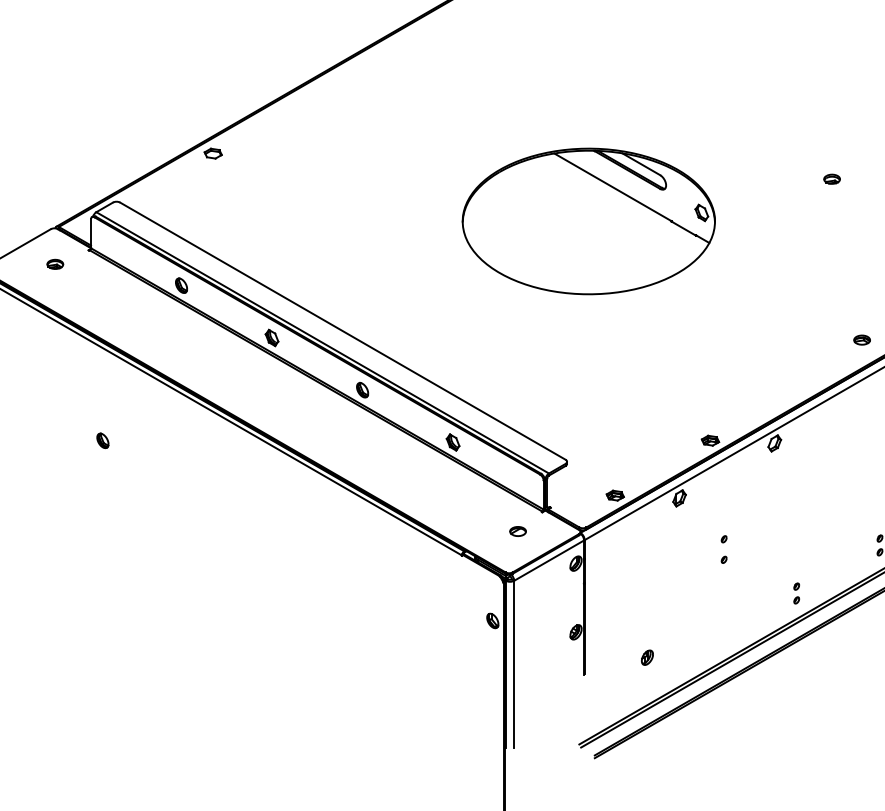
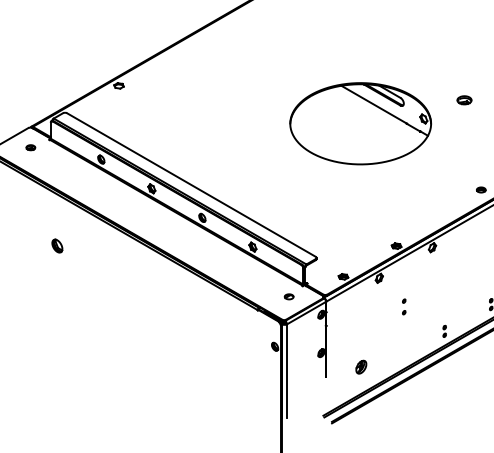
part: (832, 178) -> (464, 99), size x1.6
part: (588, 220) -> (360, 123), moved
part: (103, 441) -> (57, 246), size x1.6
part: (647, 658) -> (361, 367), size x1.6

